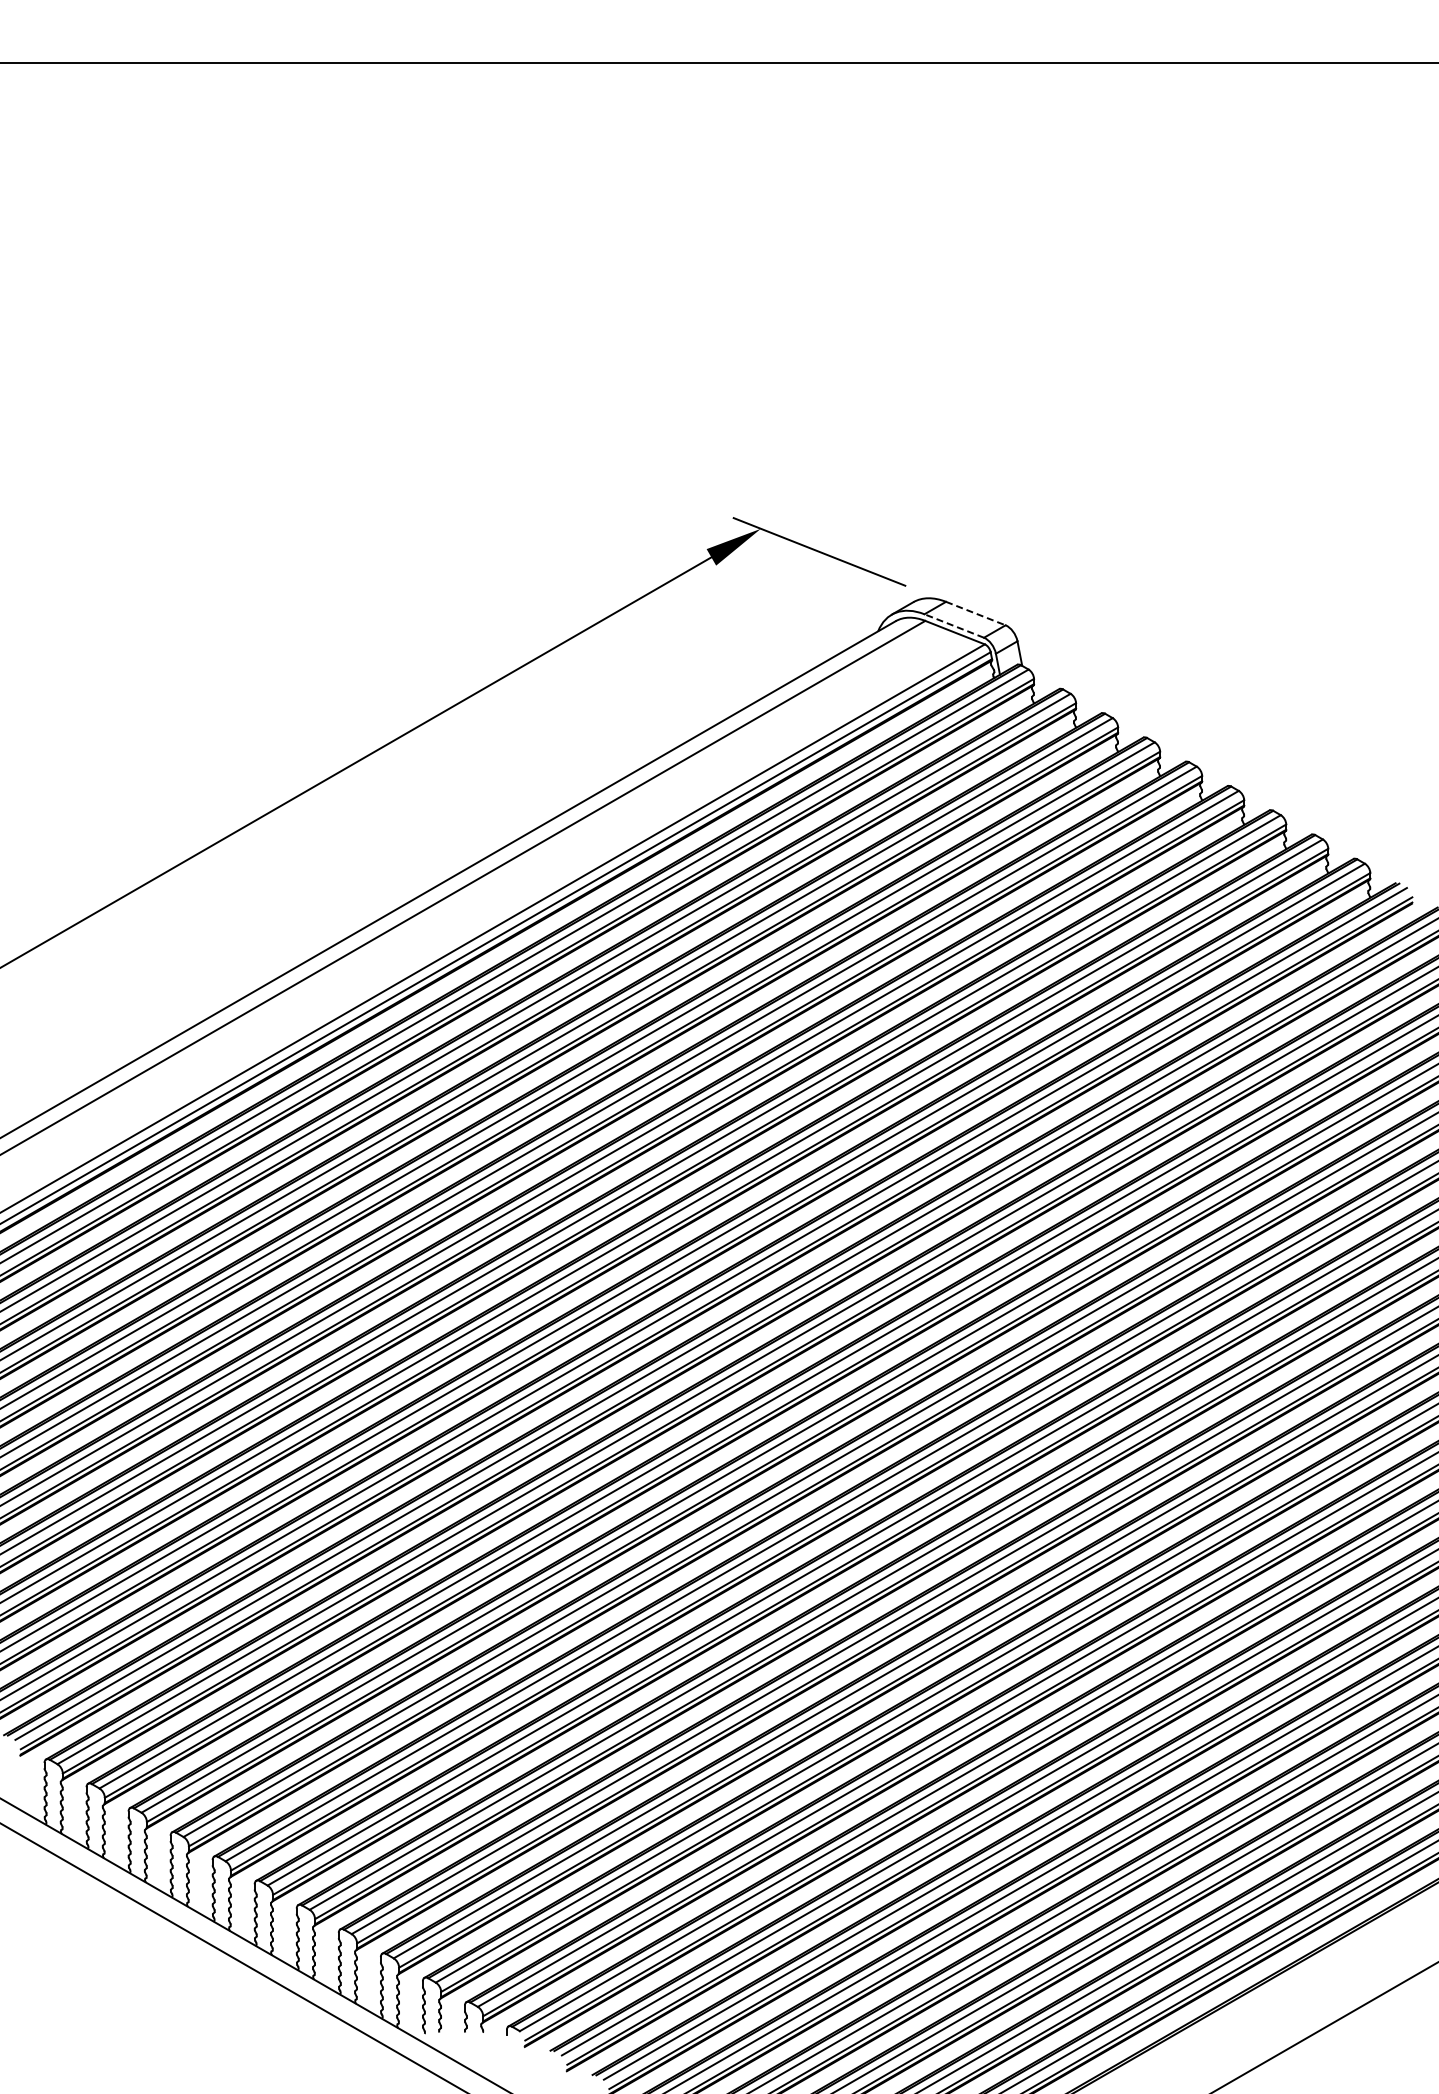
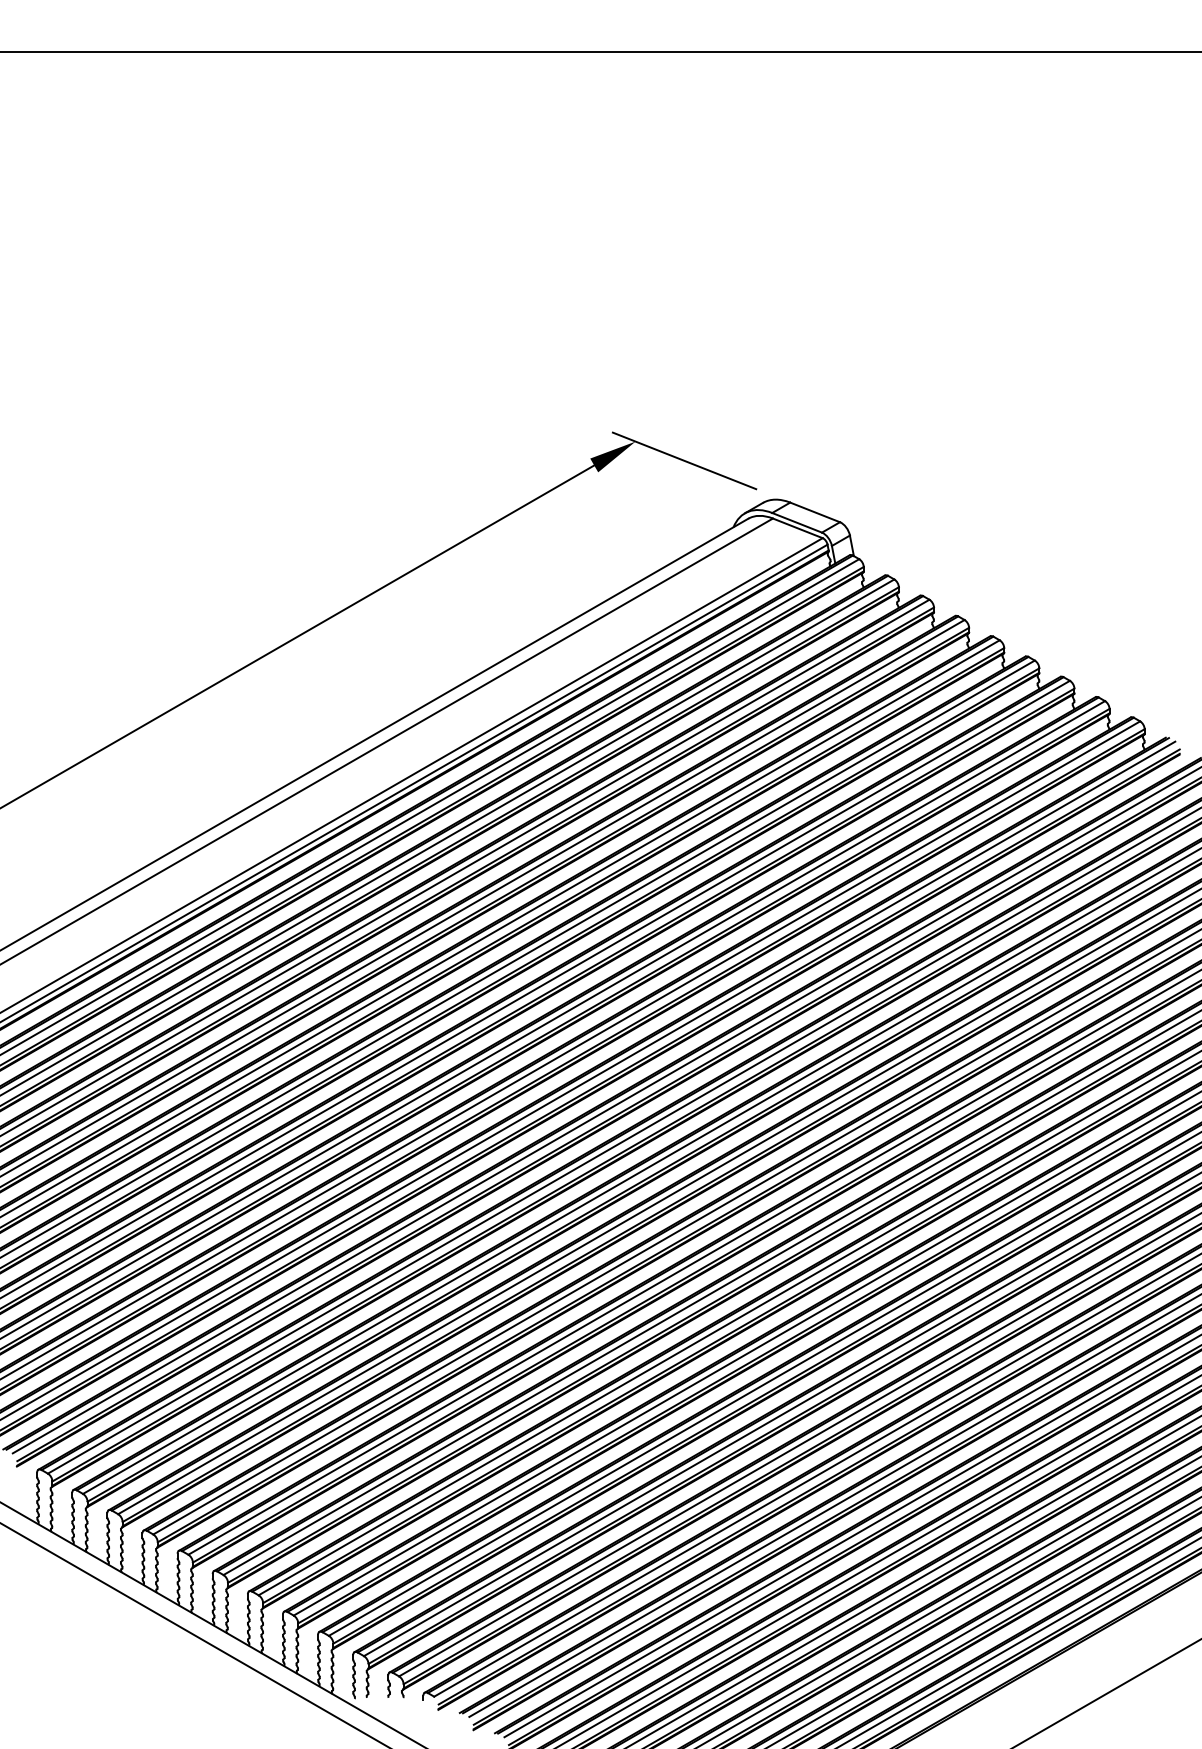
line: (975, 613) -> (814, 512), dashed -> solid
line: (954, 626) -> (797, 523), dashed -> solid

